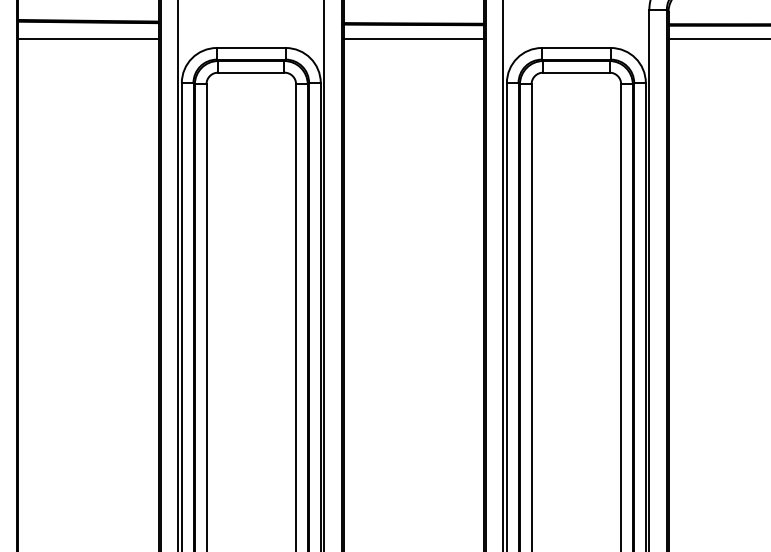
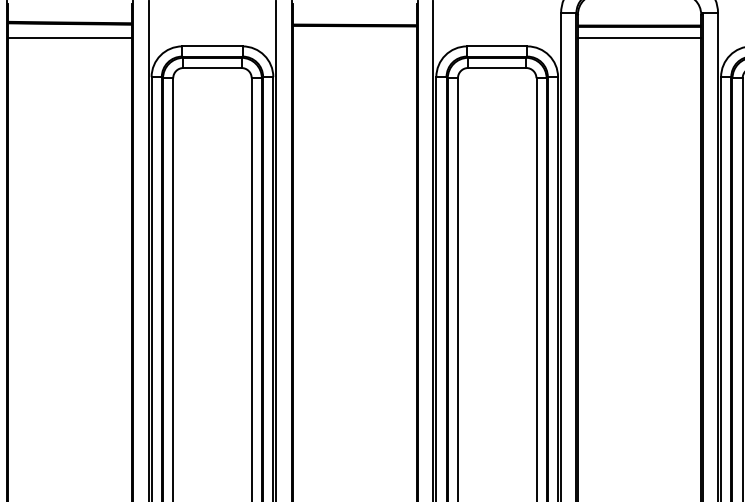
line: (413, 38) -> (354, 38), removed

